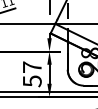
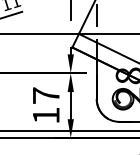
text: (32, 81) -> (46, 115), 57 -> 17

